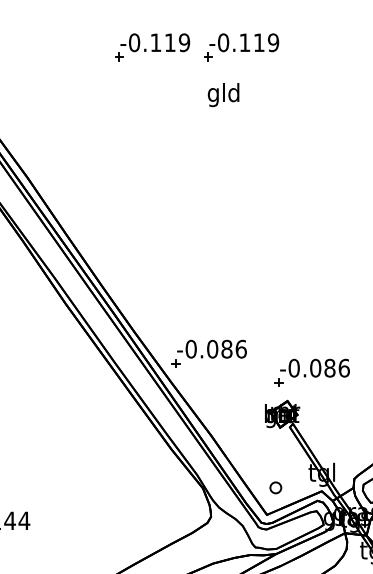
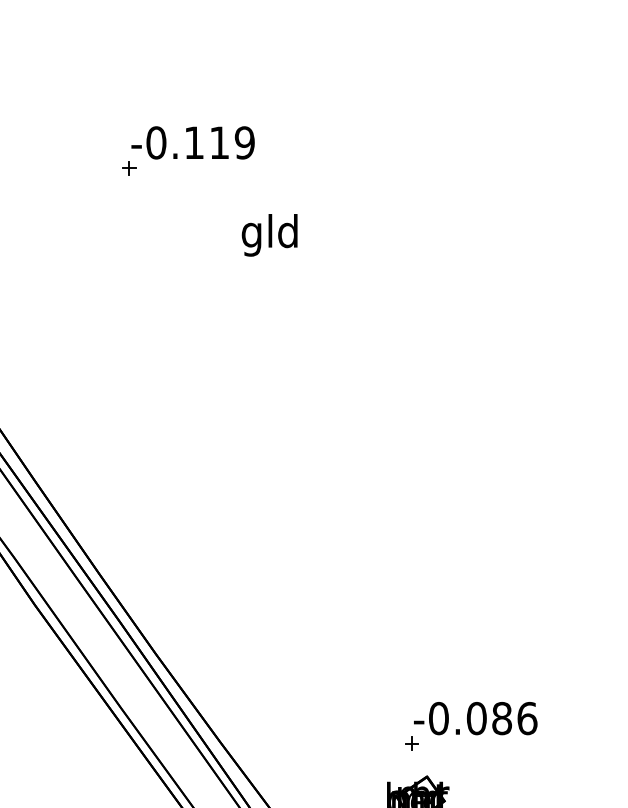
part: (241, 47) -> (345, 151), removed
text: (223, 95) -> (269, 236), moved
part: (208, 353) -> (287, 692), removed

